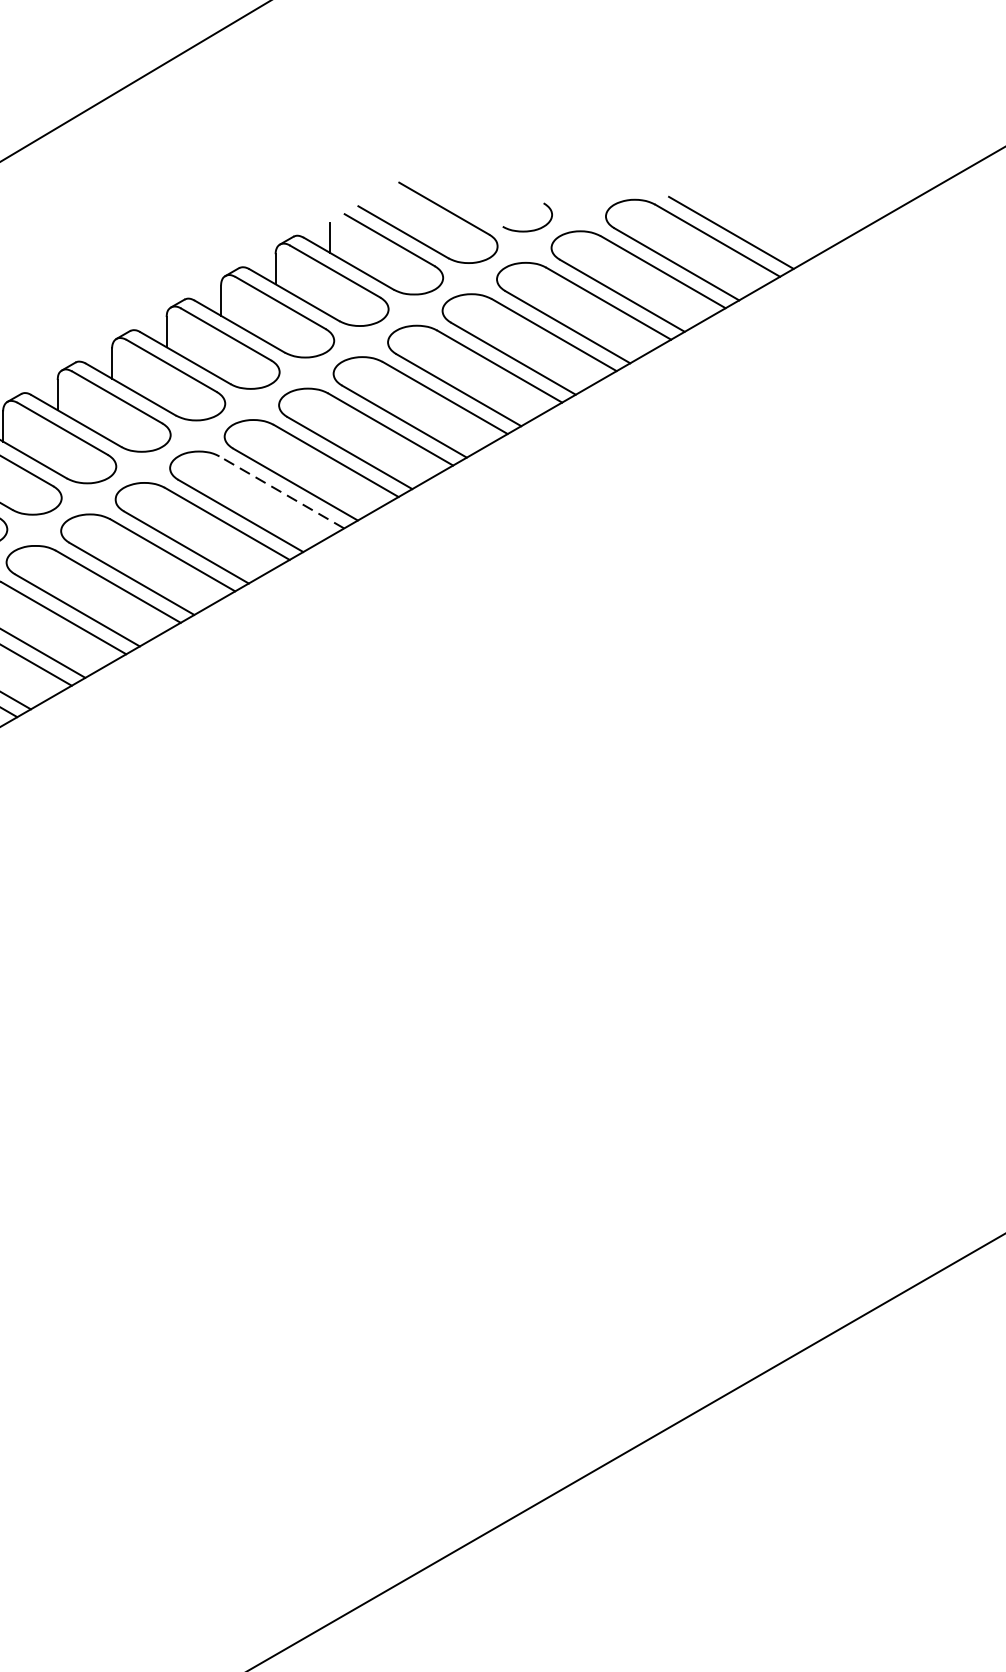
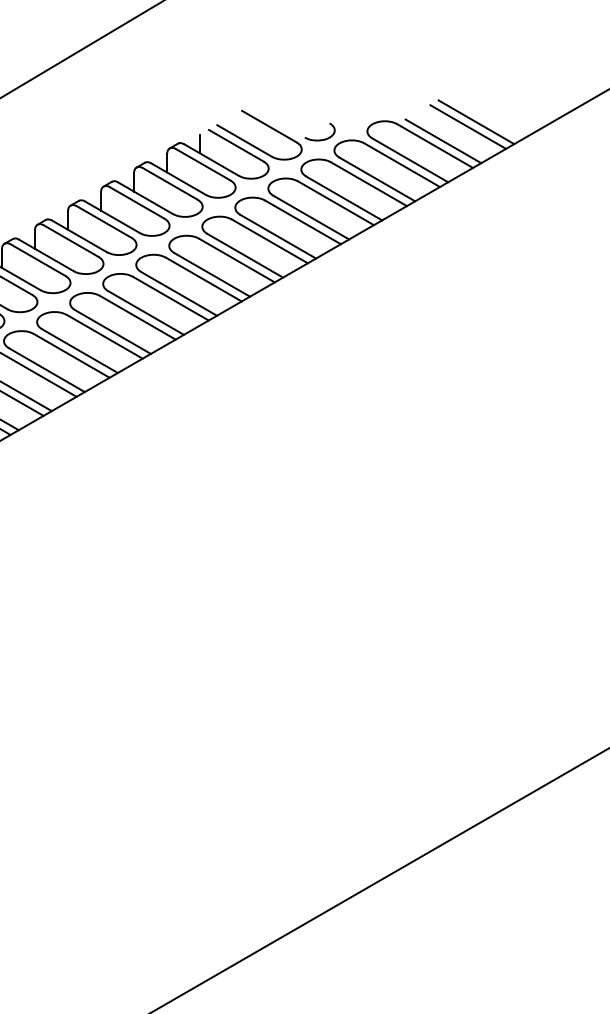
line: (785, 201) -> (476, 122), added
line: (772, 208) -> (468, 126), added
line: (281, 492) -> (170, 298), dashed -> solid

